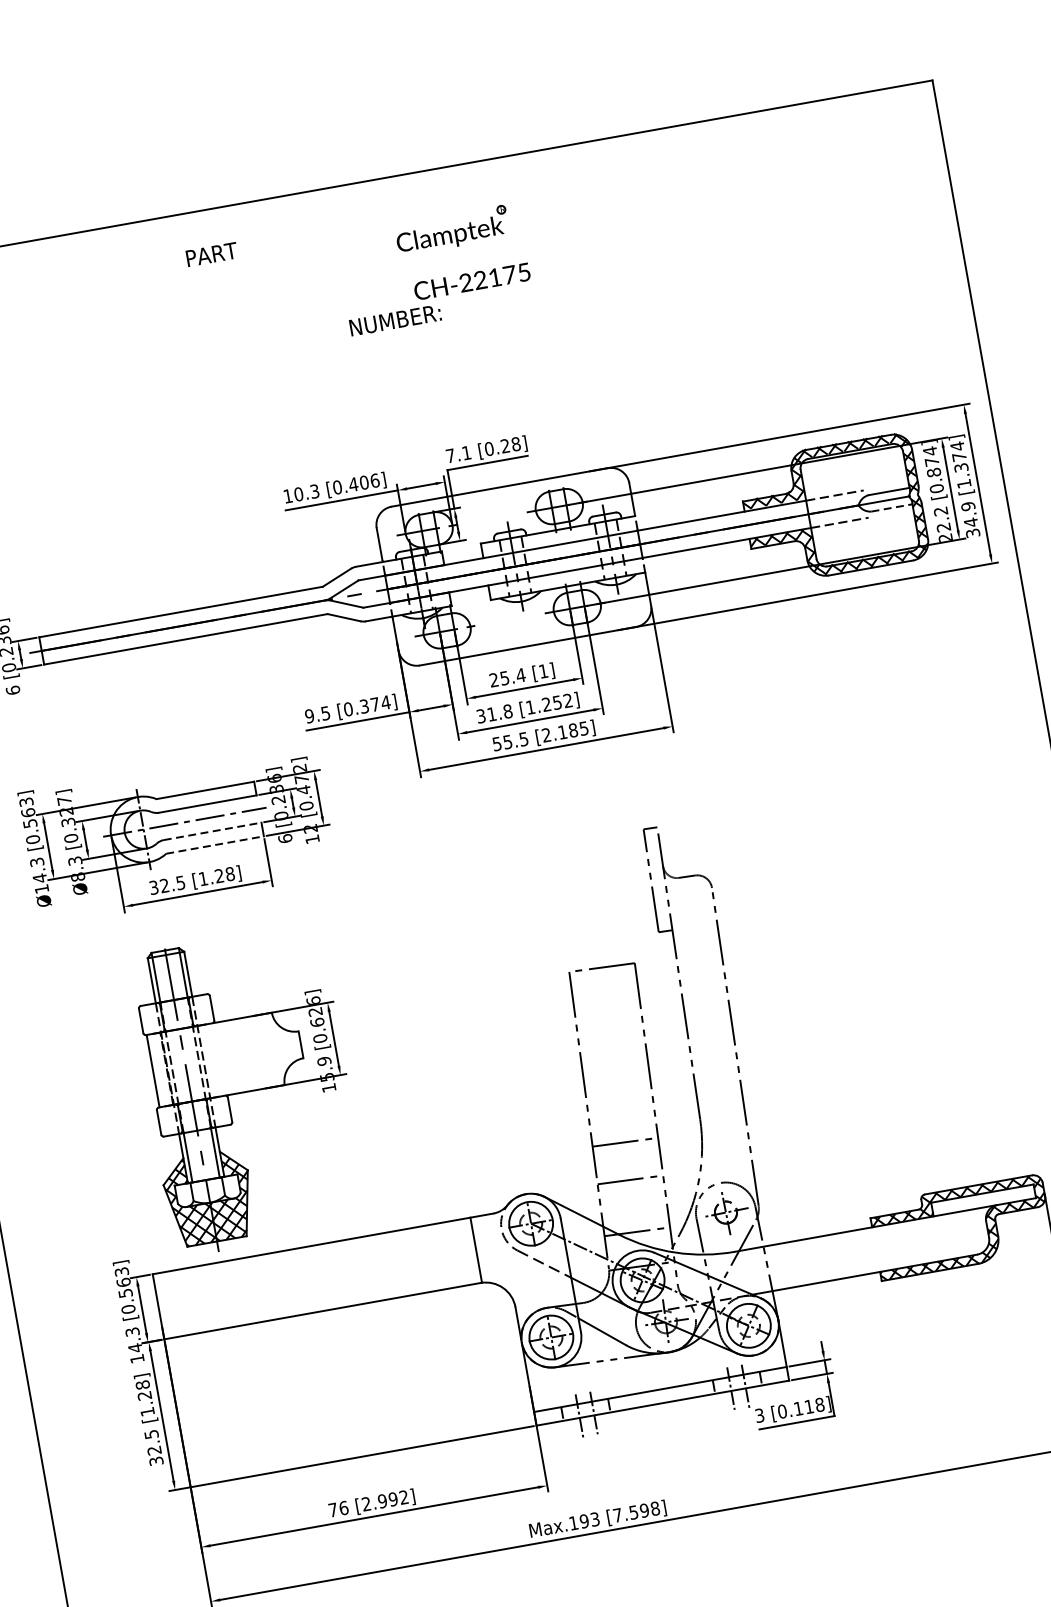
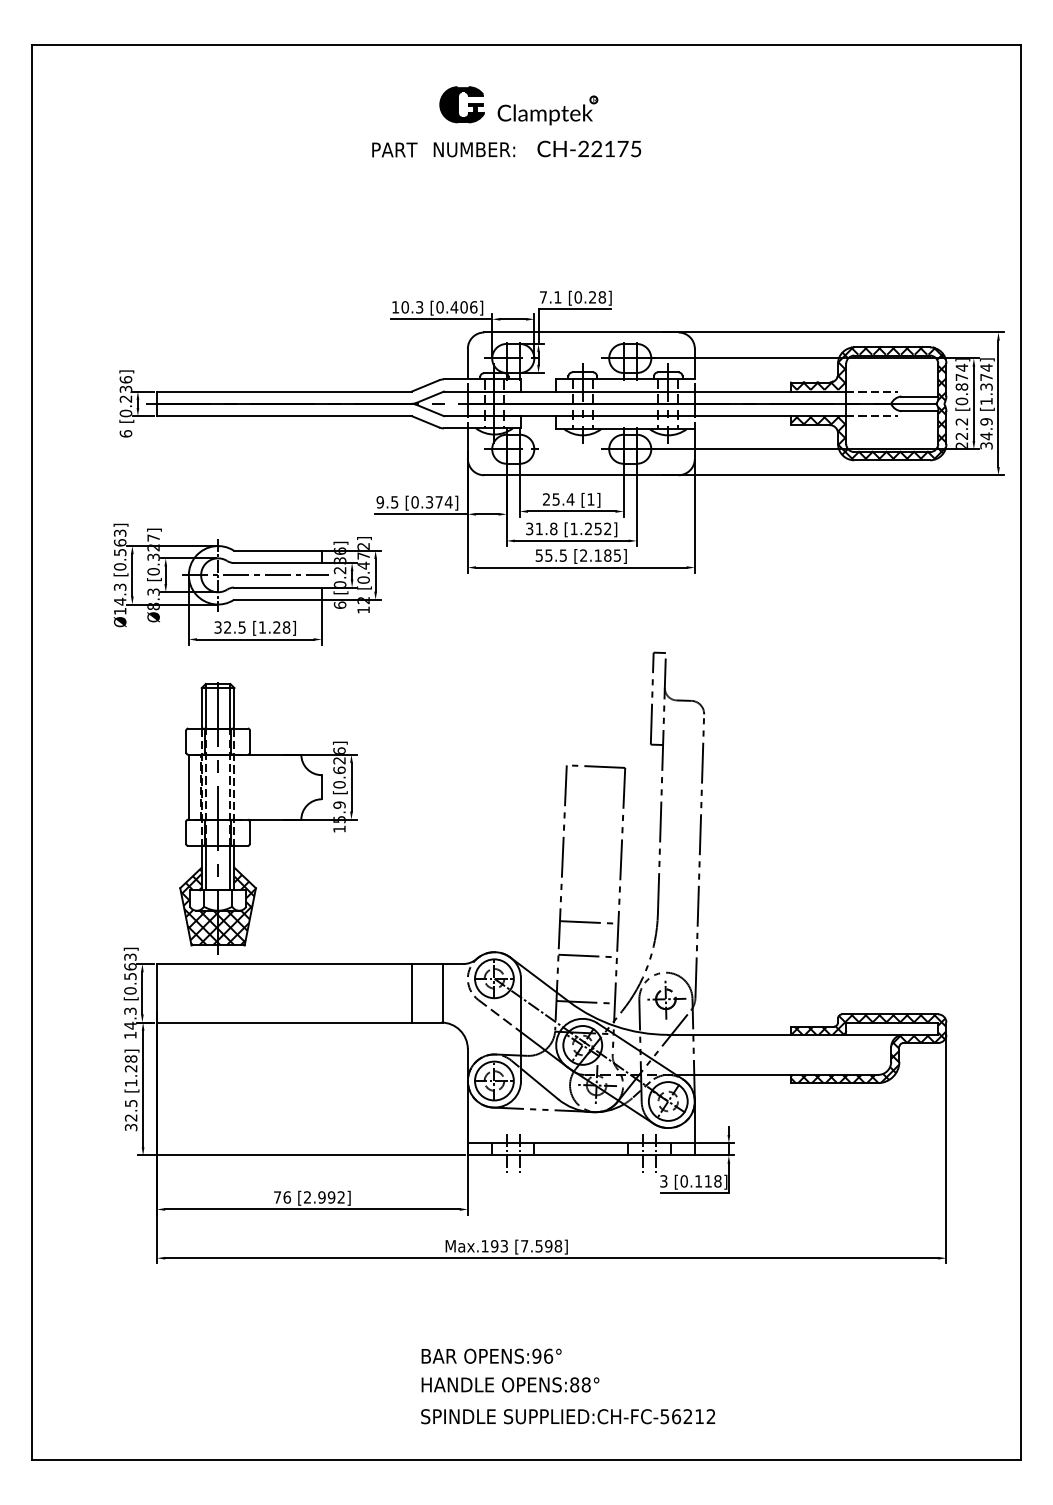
part: (451, 230) -> (547, 110), moved
text: (211, 254) -> (394, 149), moved
part: (321, 257) -> (461, 104), added
text: (395, 320) -> (474, 149), moved
line: (892, 508) -> (920, 411), dashed -> solid
line: (212, 831) -> (277, 587), dashed -> solid
line: (214, 844) -> (277, 599), dashed -> solid
line: (441, 1256) -> (411, 993), added

